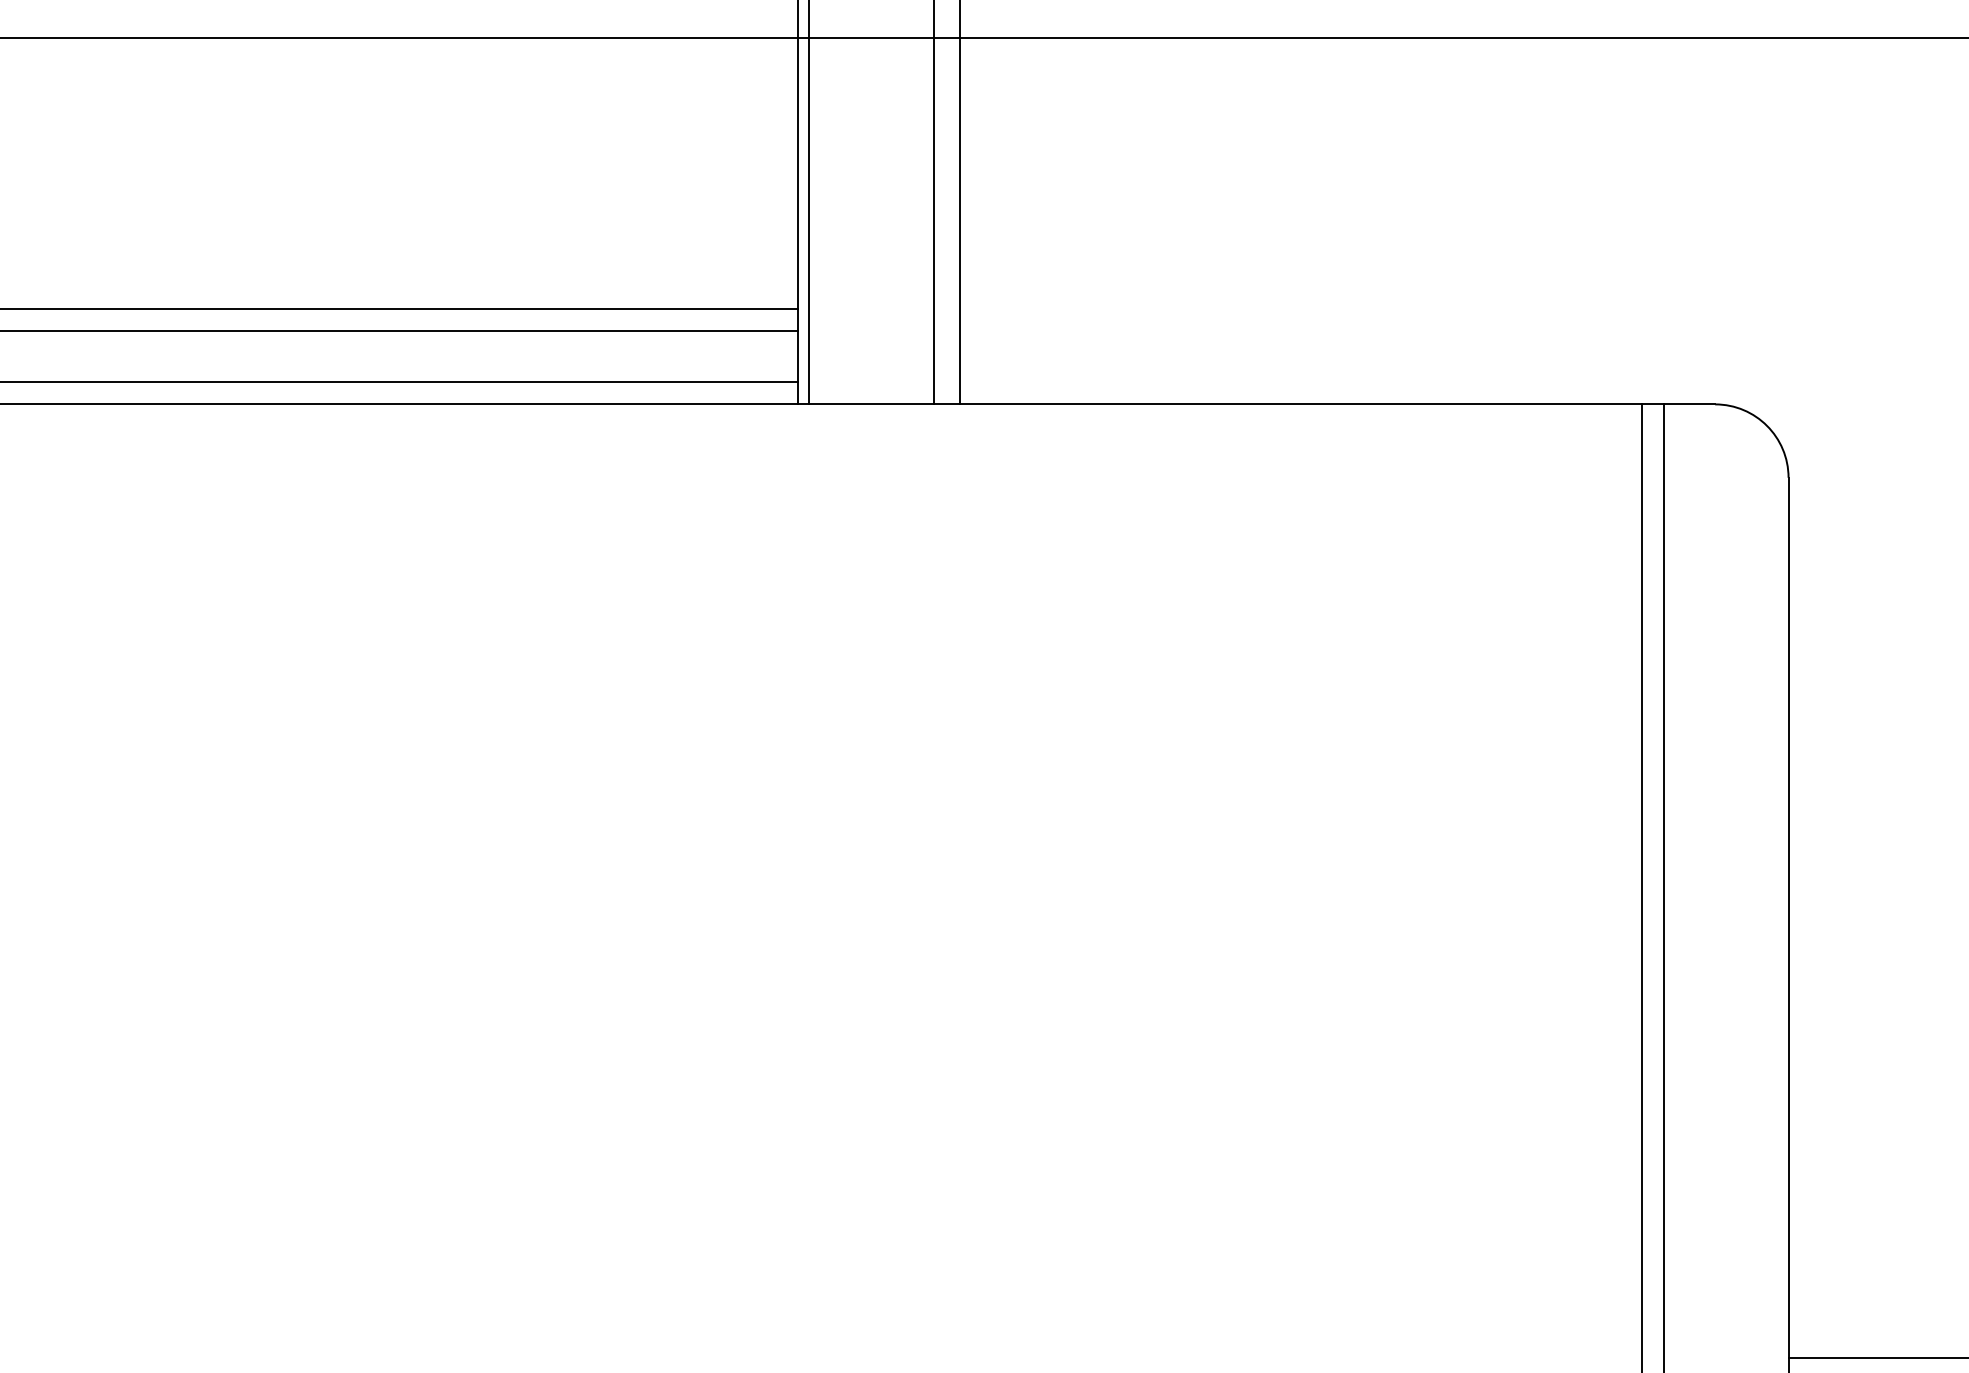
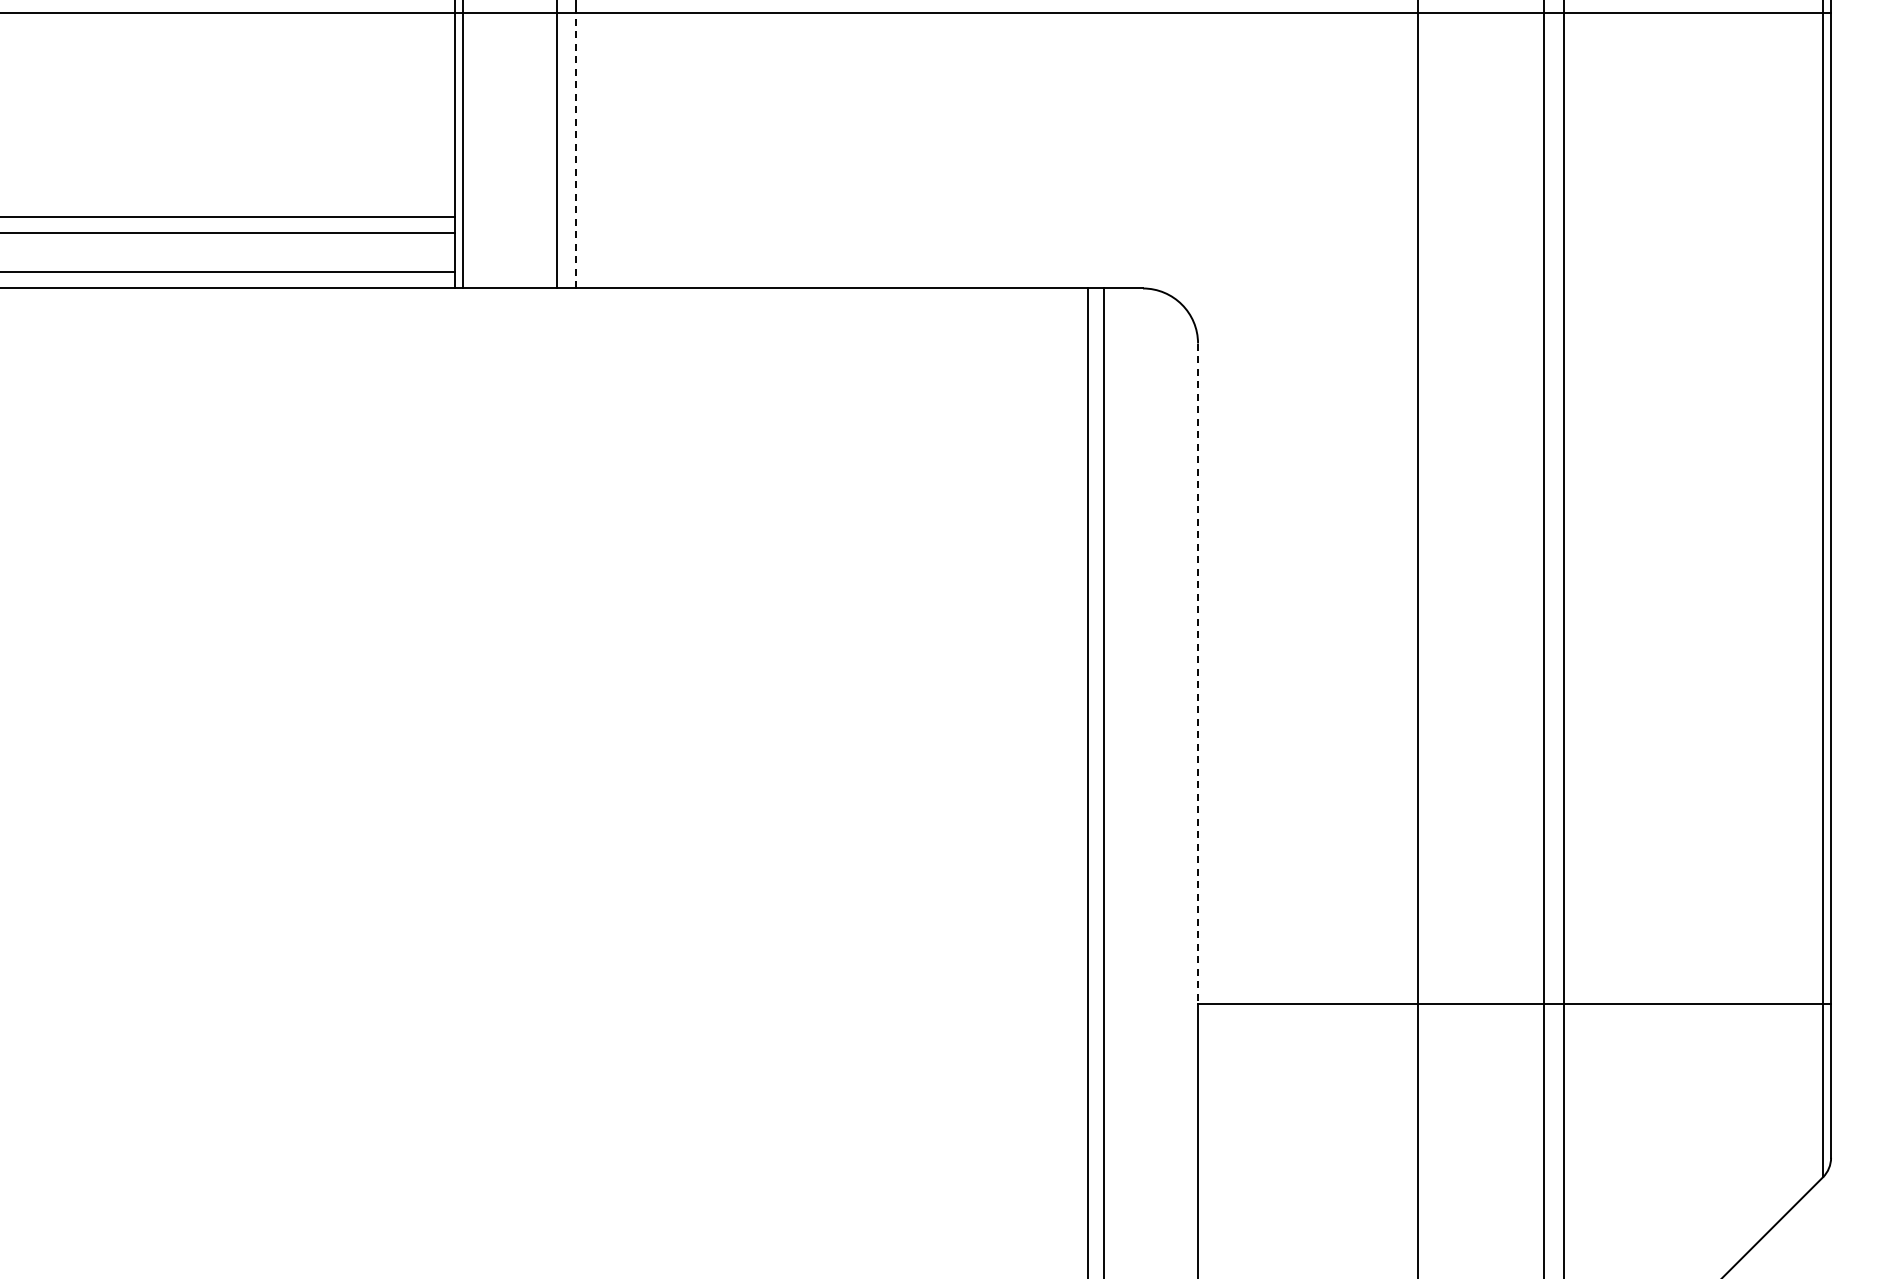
line: (960, 220) -> (576, 150), solid -> dashed
line: (1789, 918) -> (1198, 674), solid -> dashed

